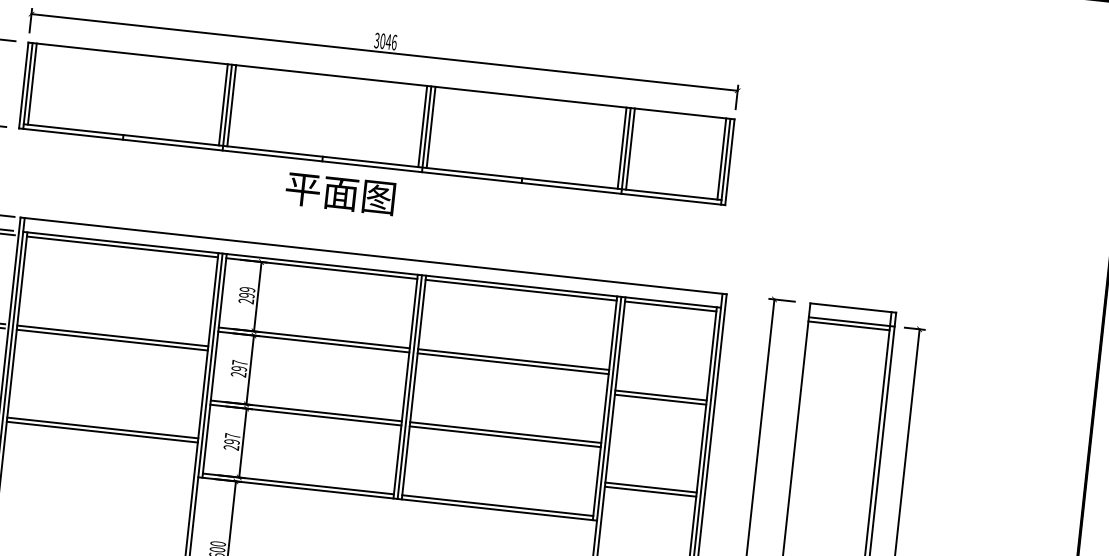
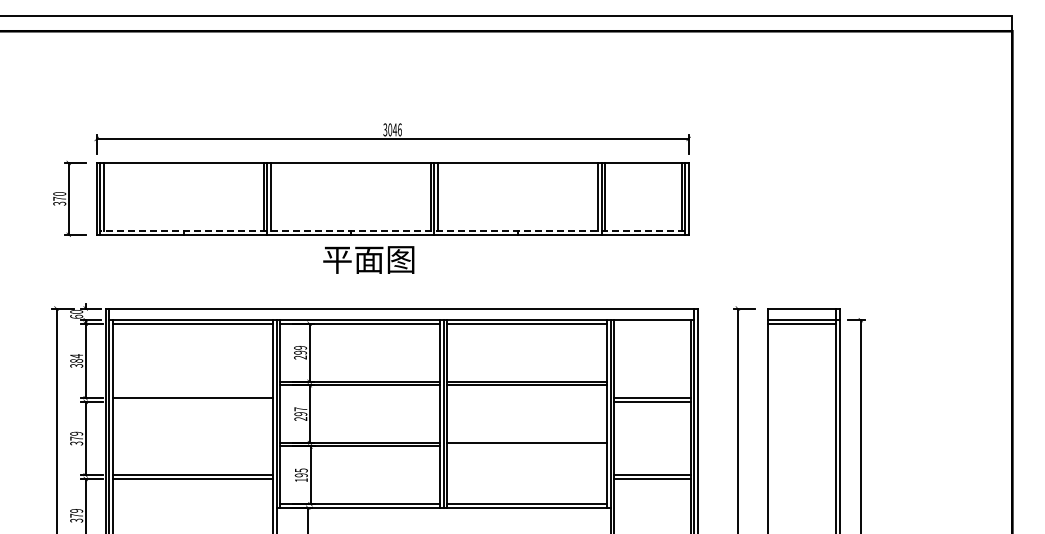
line: (372, 161) -> (392, 230), solid -> dashed
line: (670, 306) -> (652, 323), removed
line: (111, 339) -> (192, 401), removed
line: (505, 436) -> (527, 446), removed
text: (231, 441) -> (300, 475), 297 -> 195

